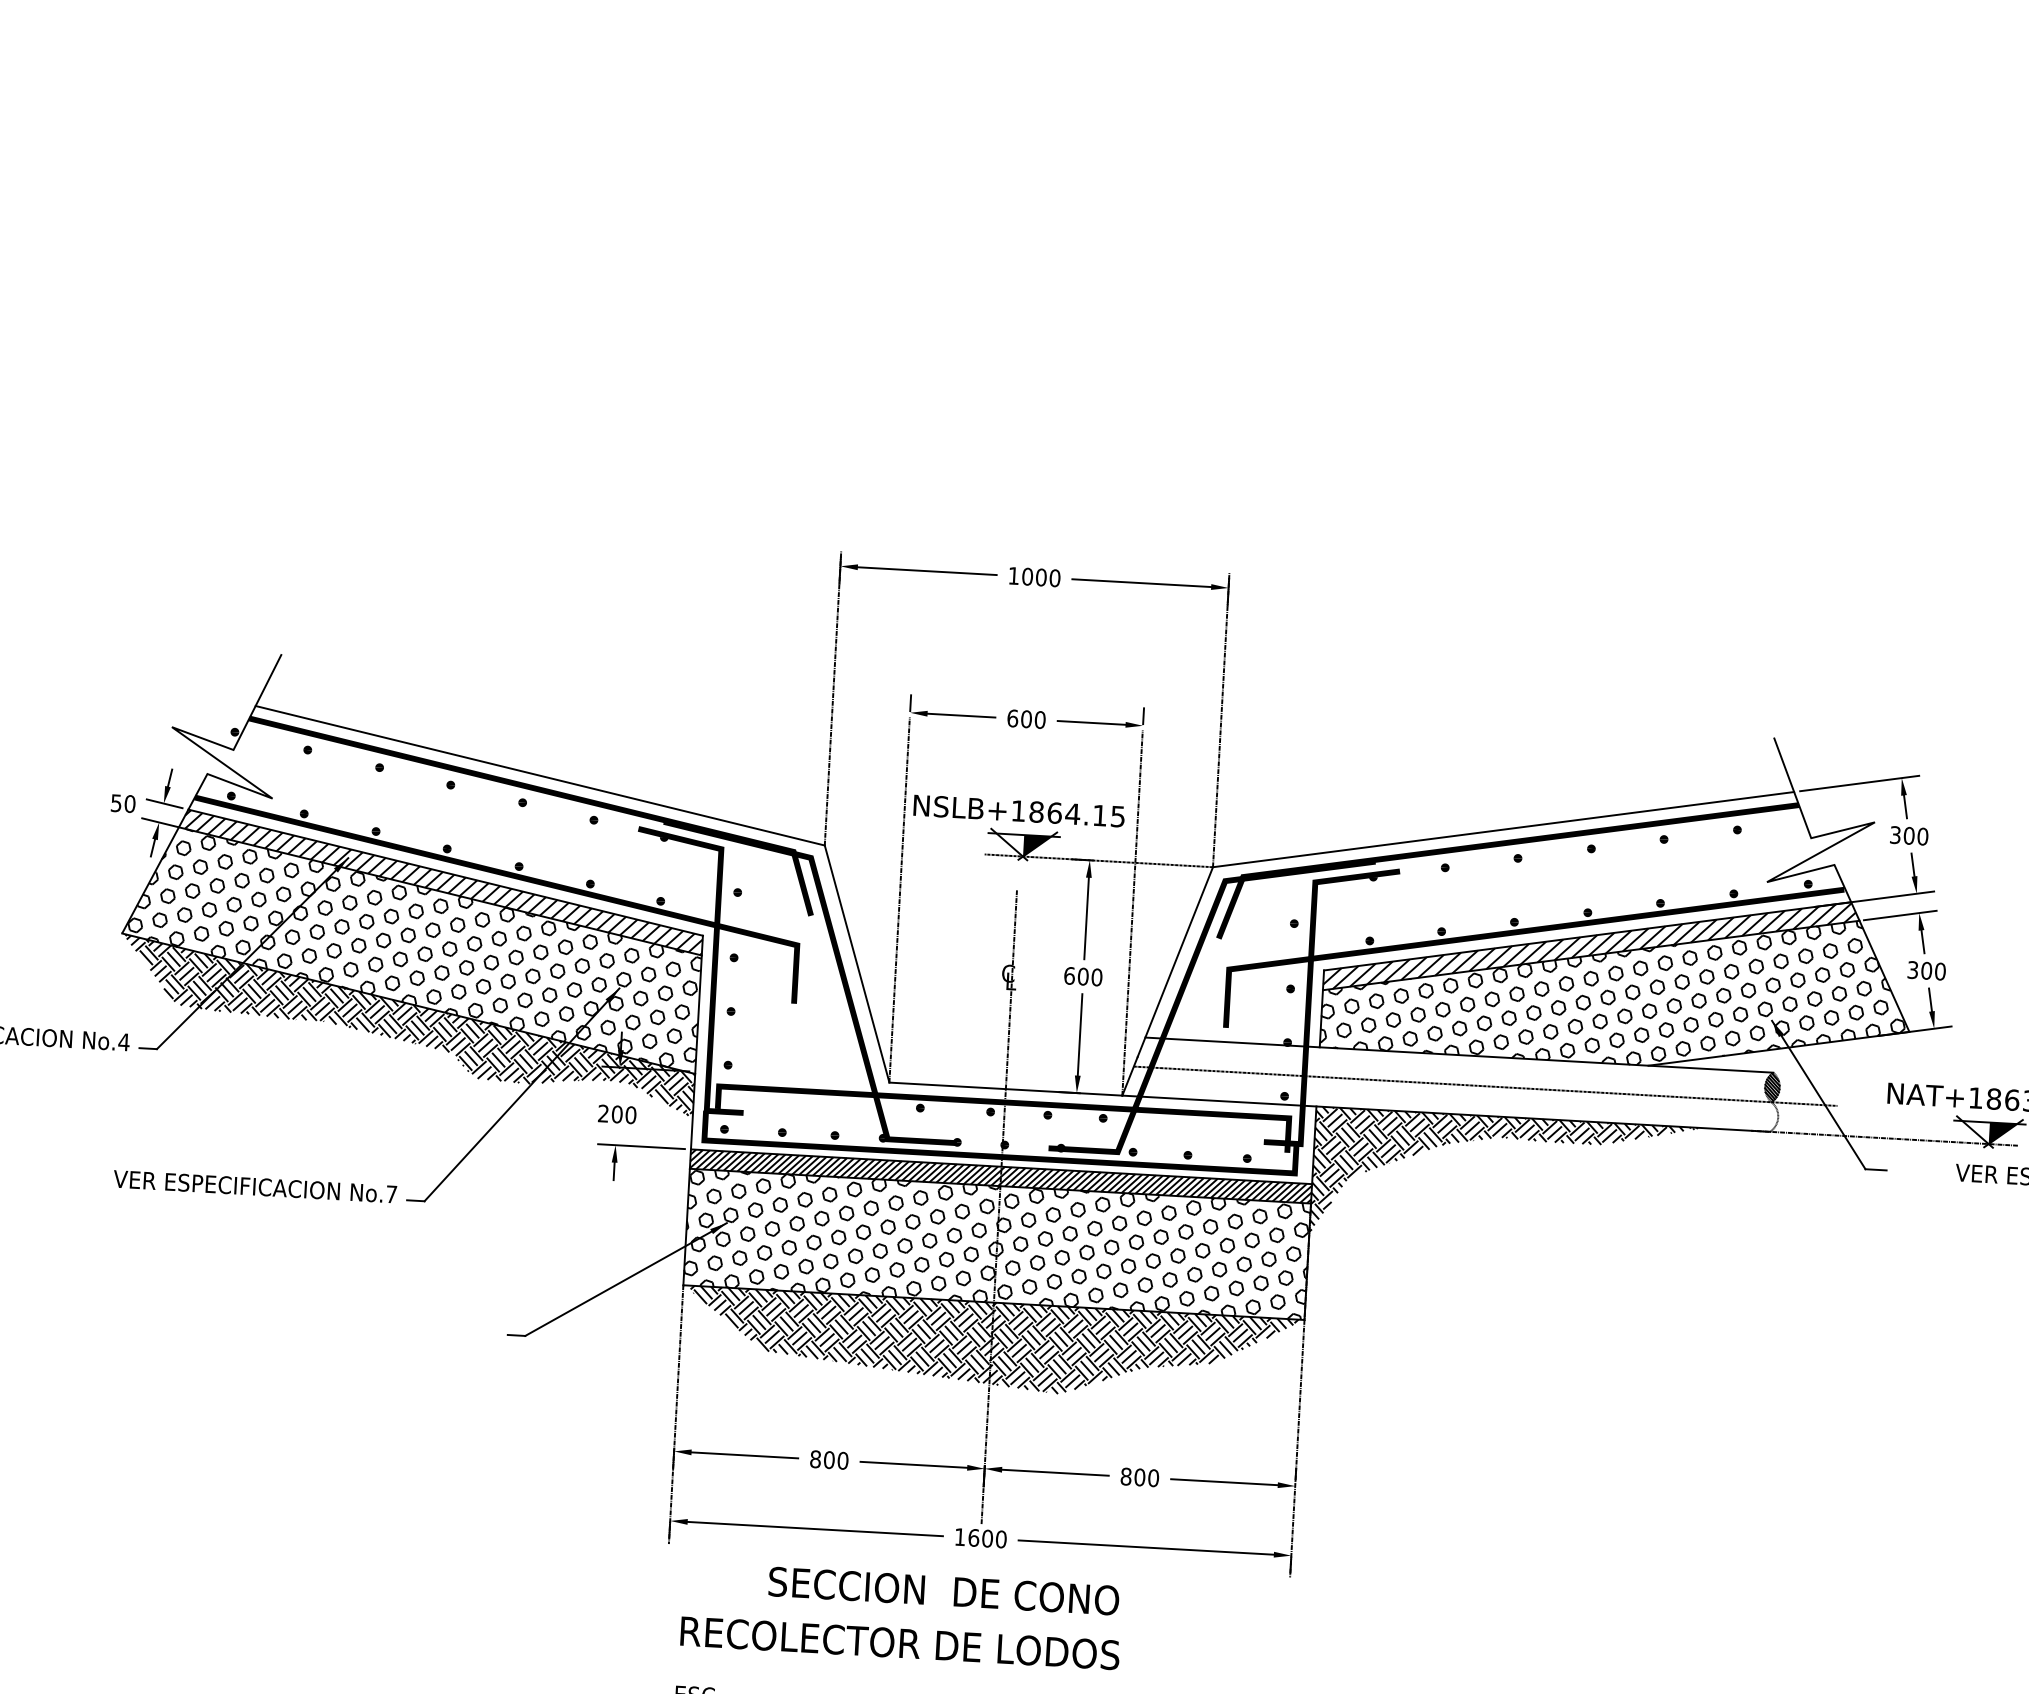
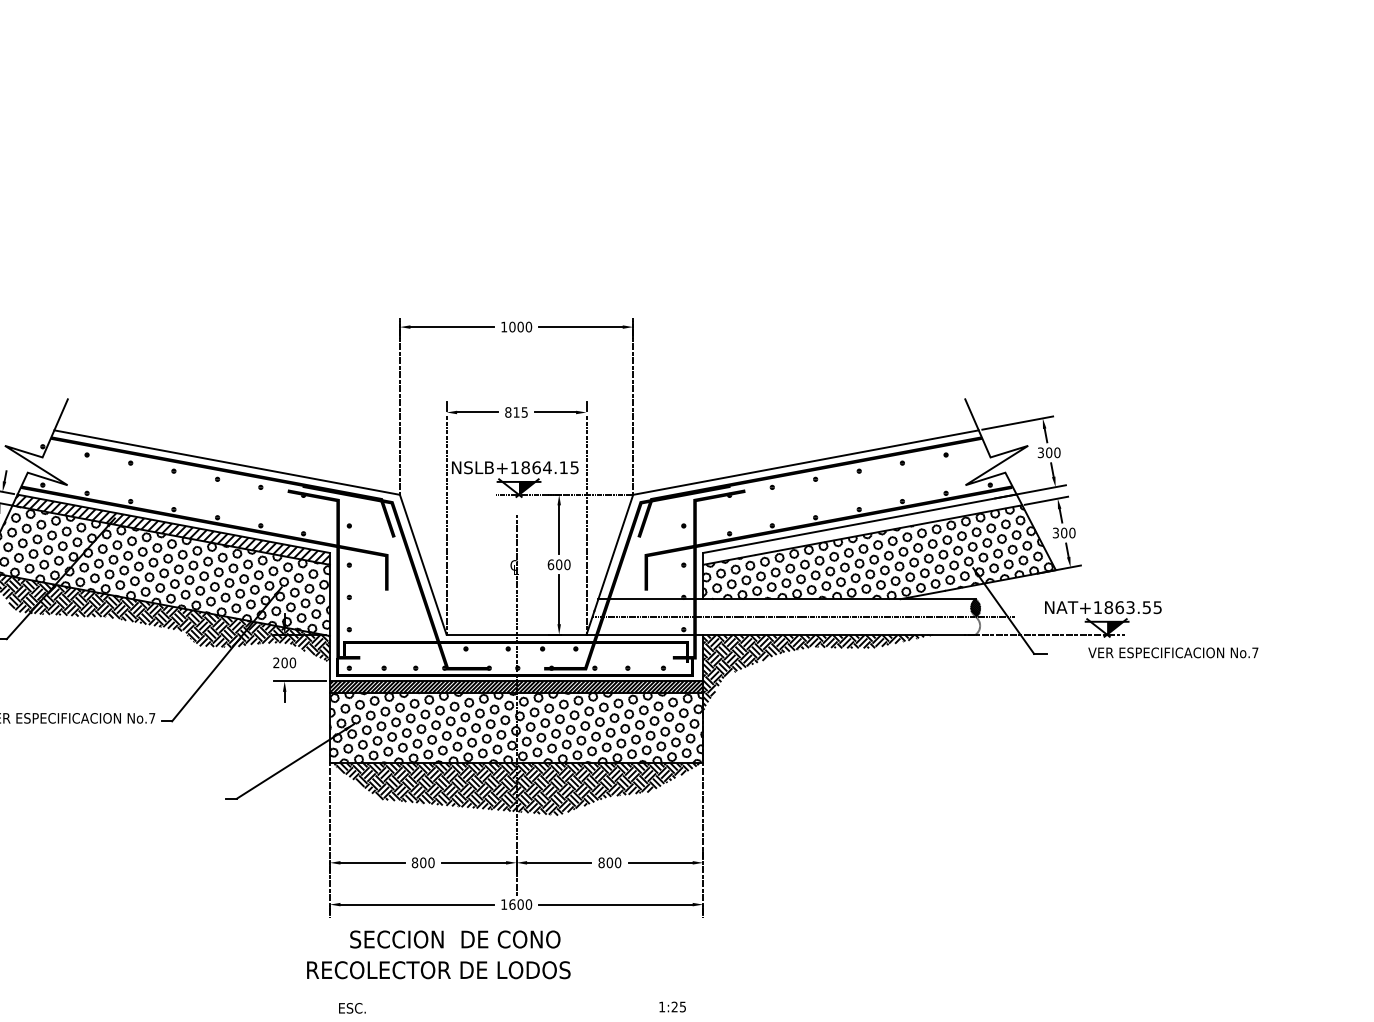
text: (1026, 719) -> (516, 412), 600 -> 815
hatch: (1589, 946) -> (861, 529), removed
text: (944, 1591) -> (455, 939), moved
text: (899, 1643) -> (438, 970), moved

